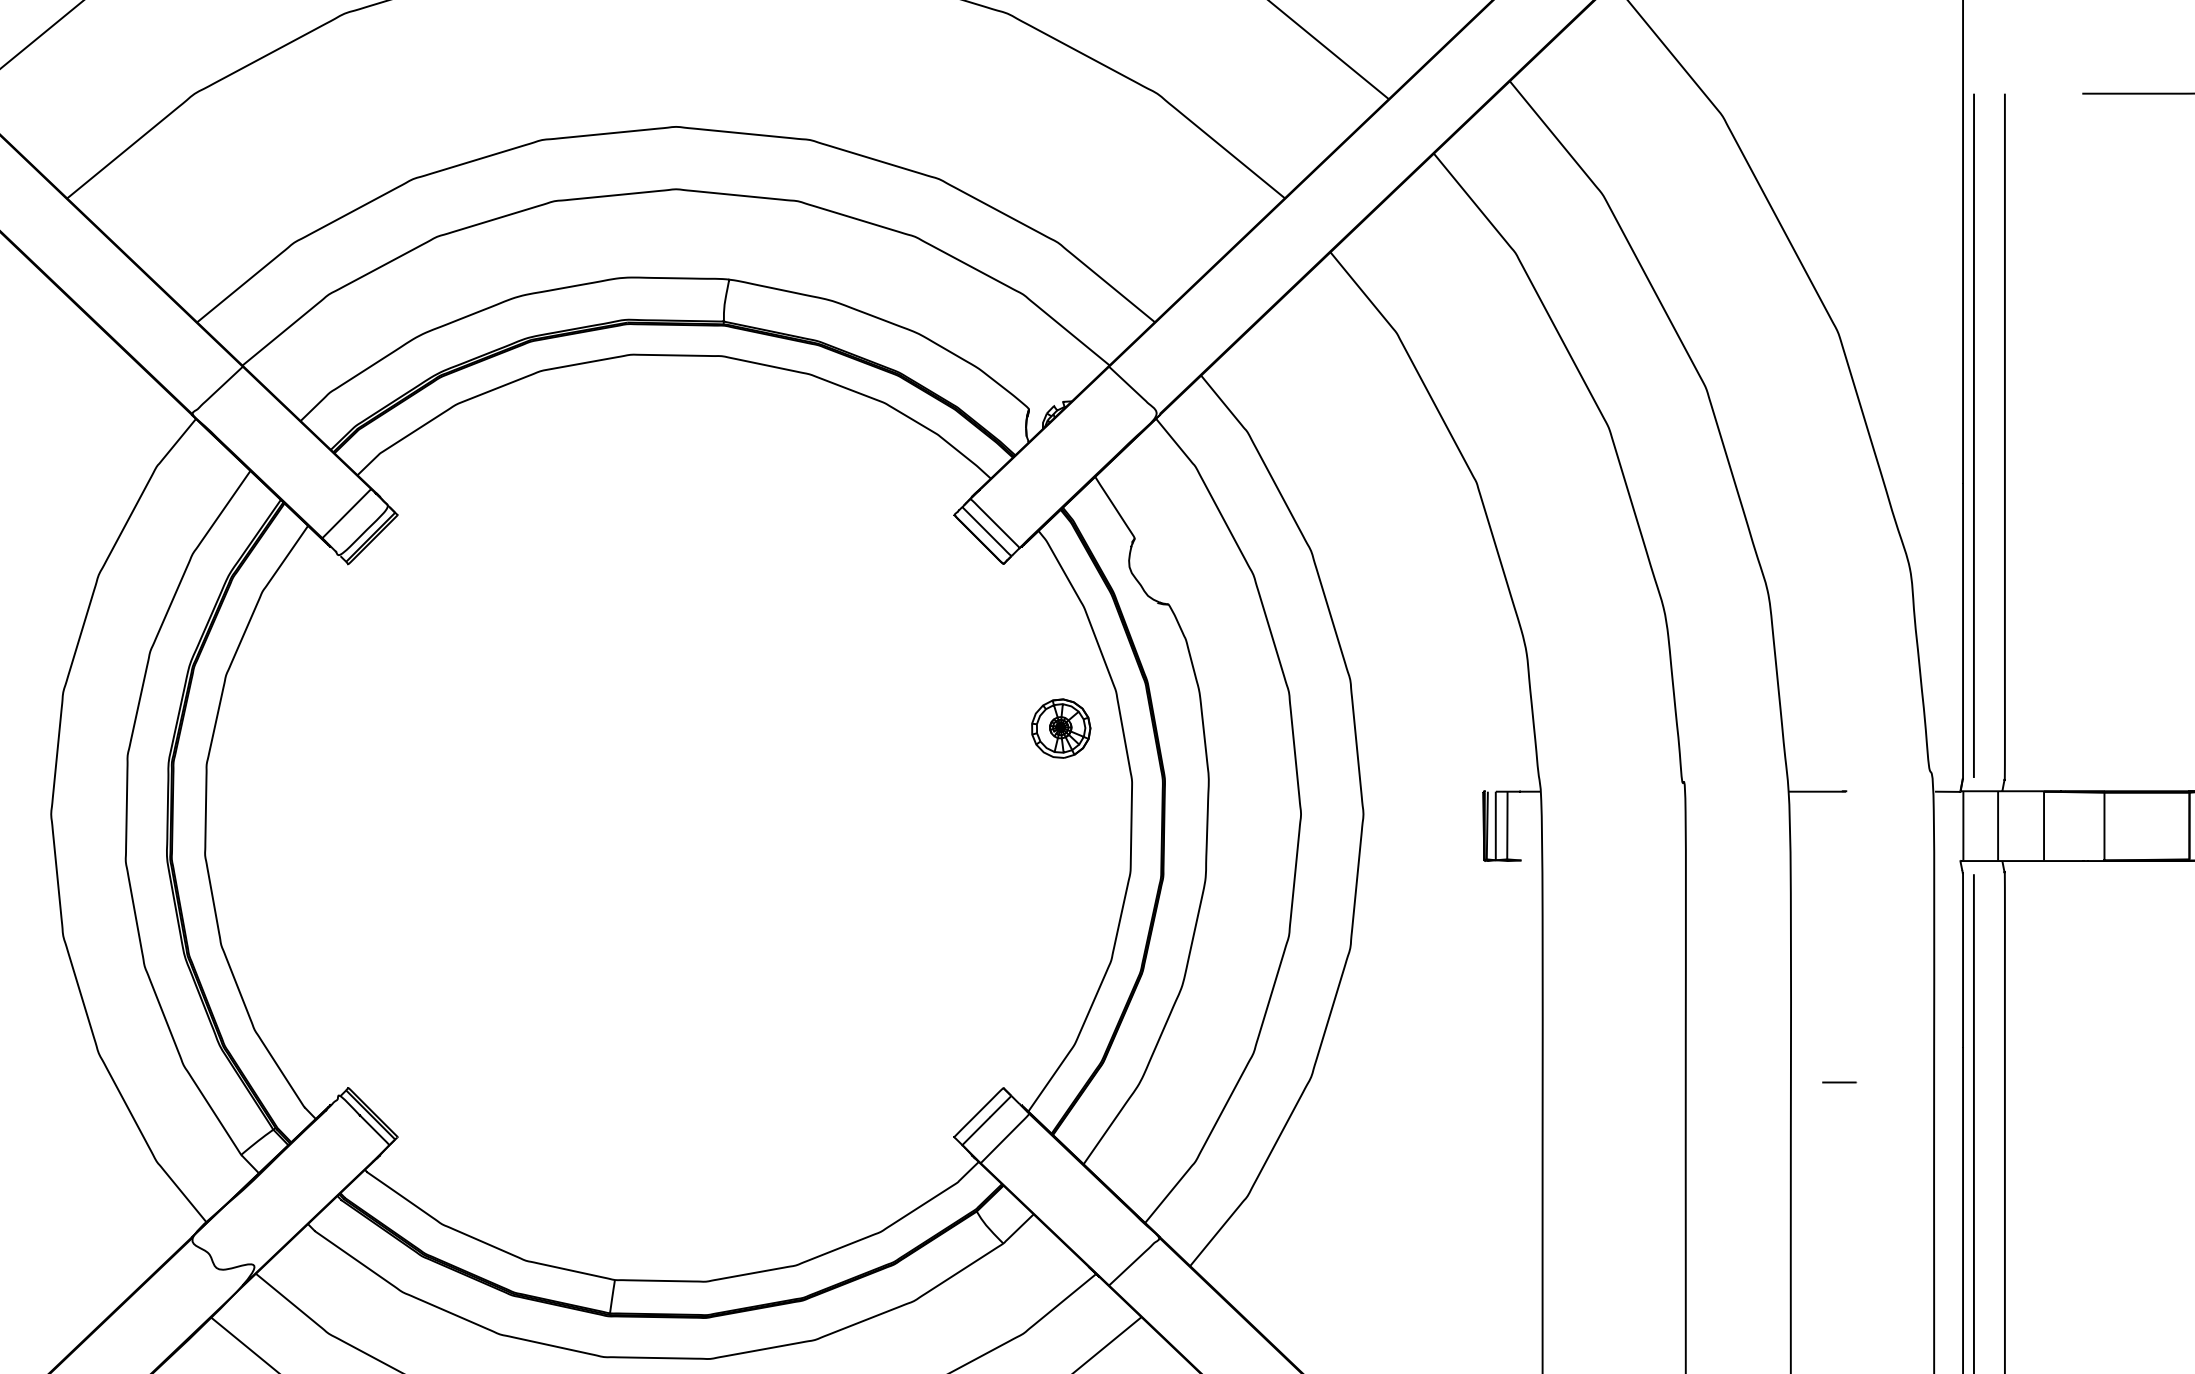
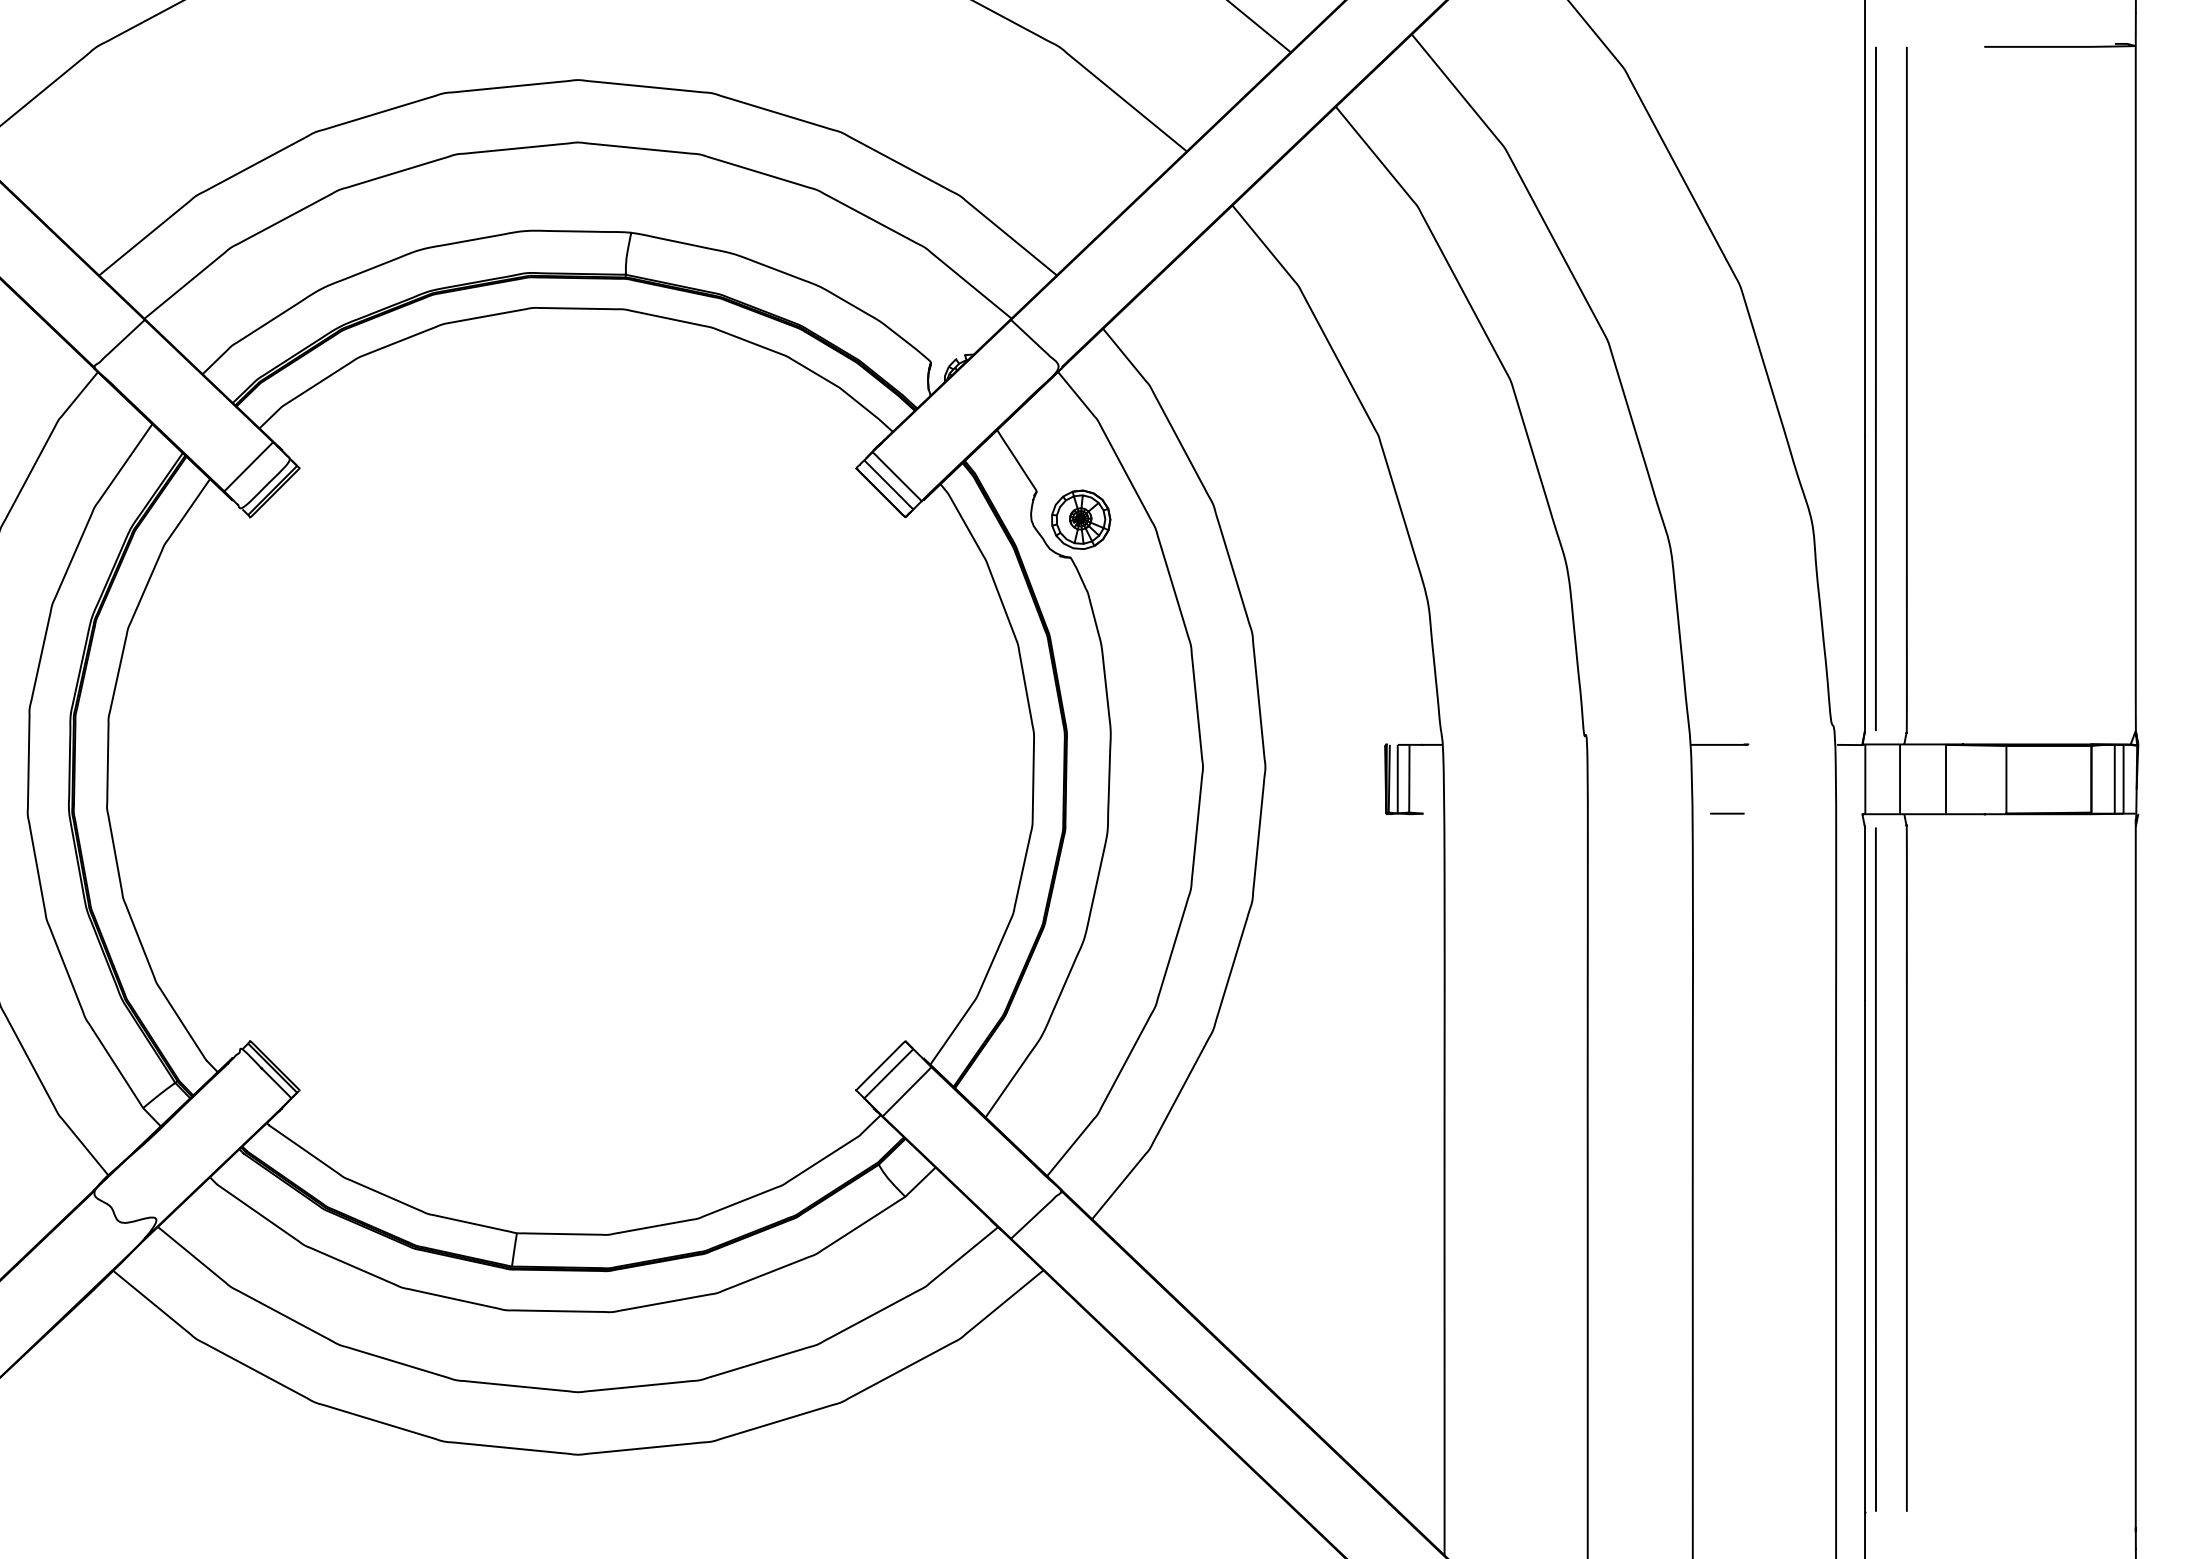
part: (1061, 728) -> (1081, 519), moved
line: (1839, 1082) -> (1727, 813), moved

